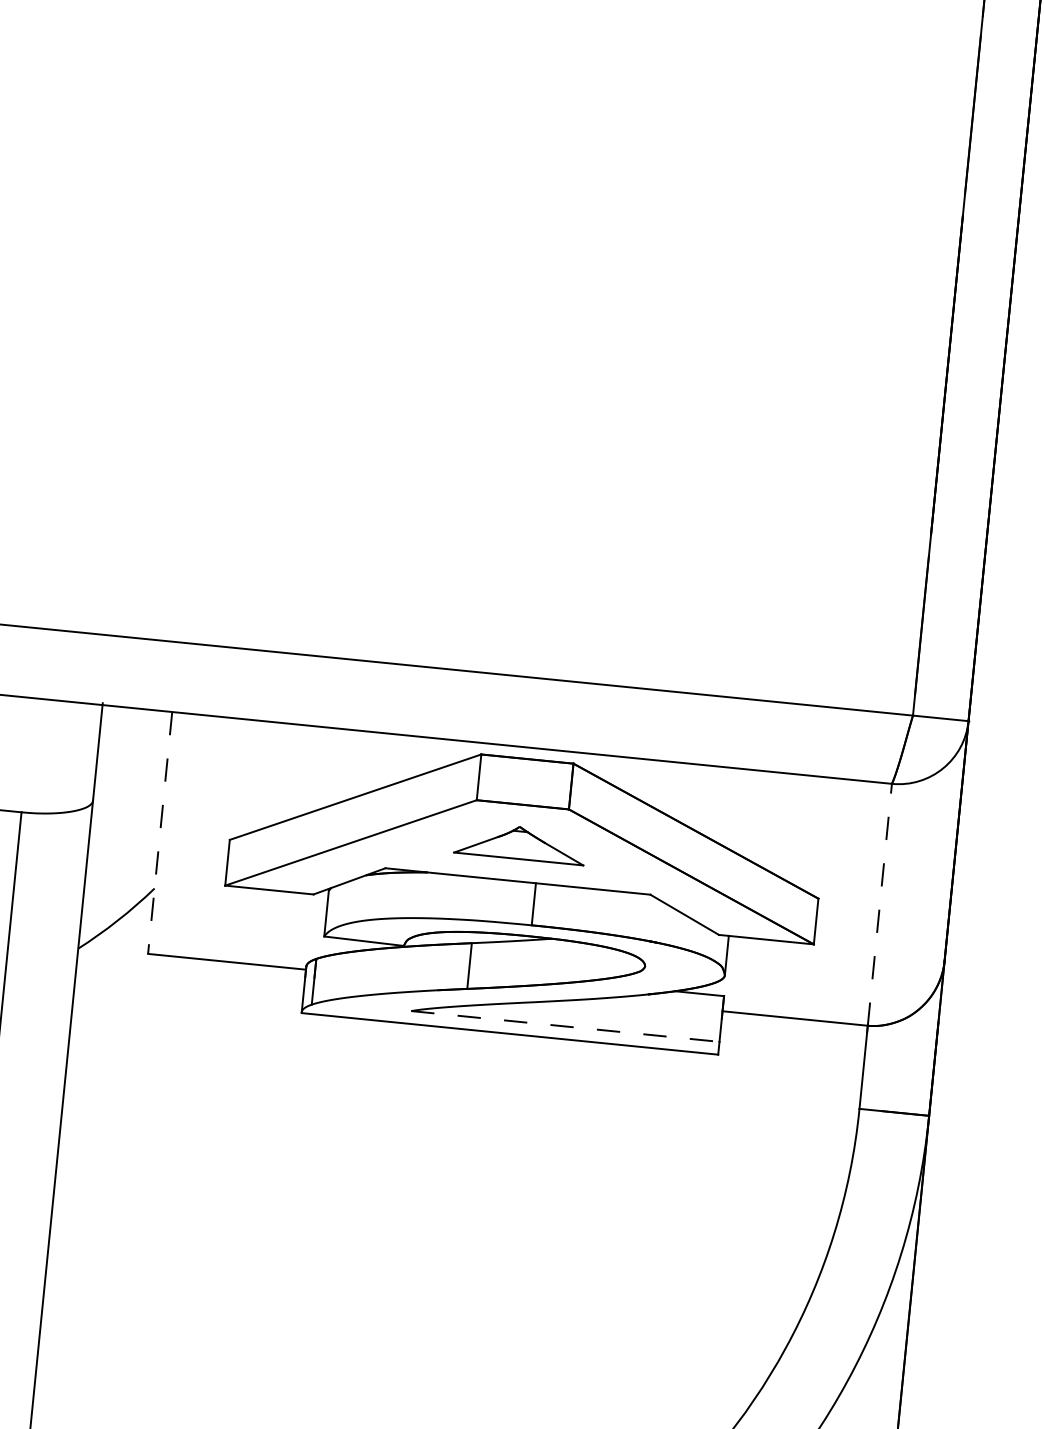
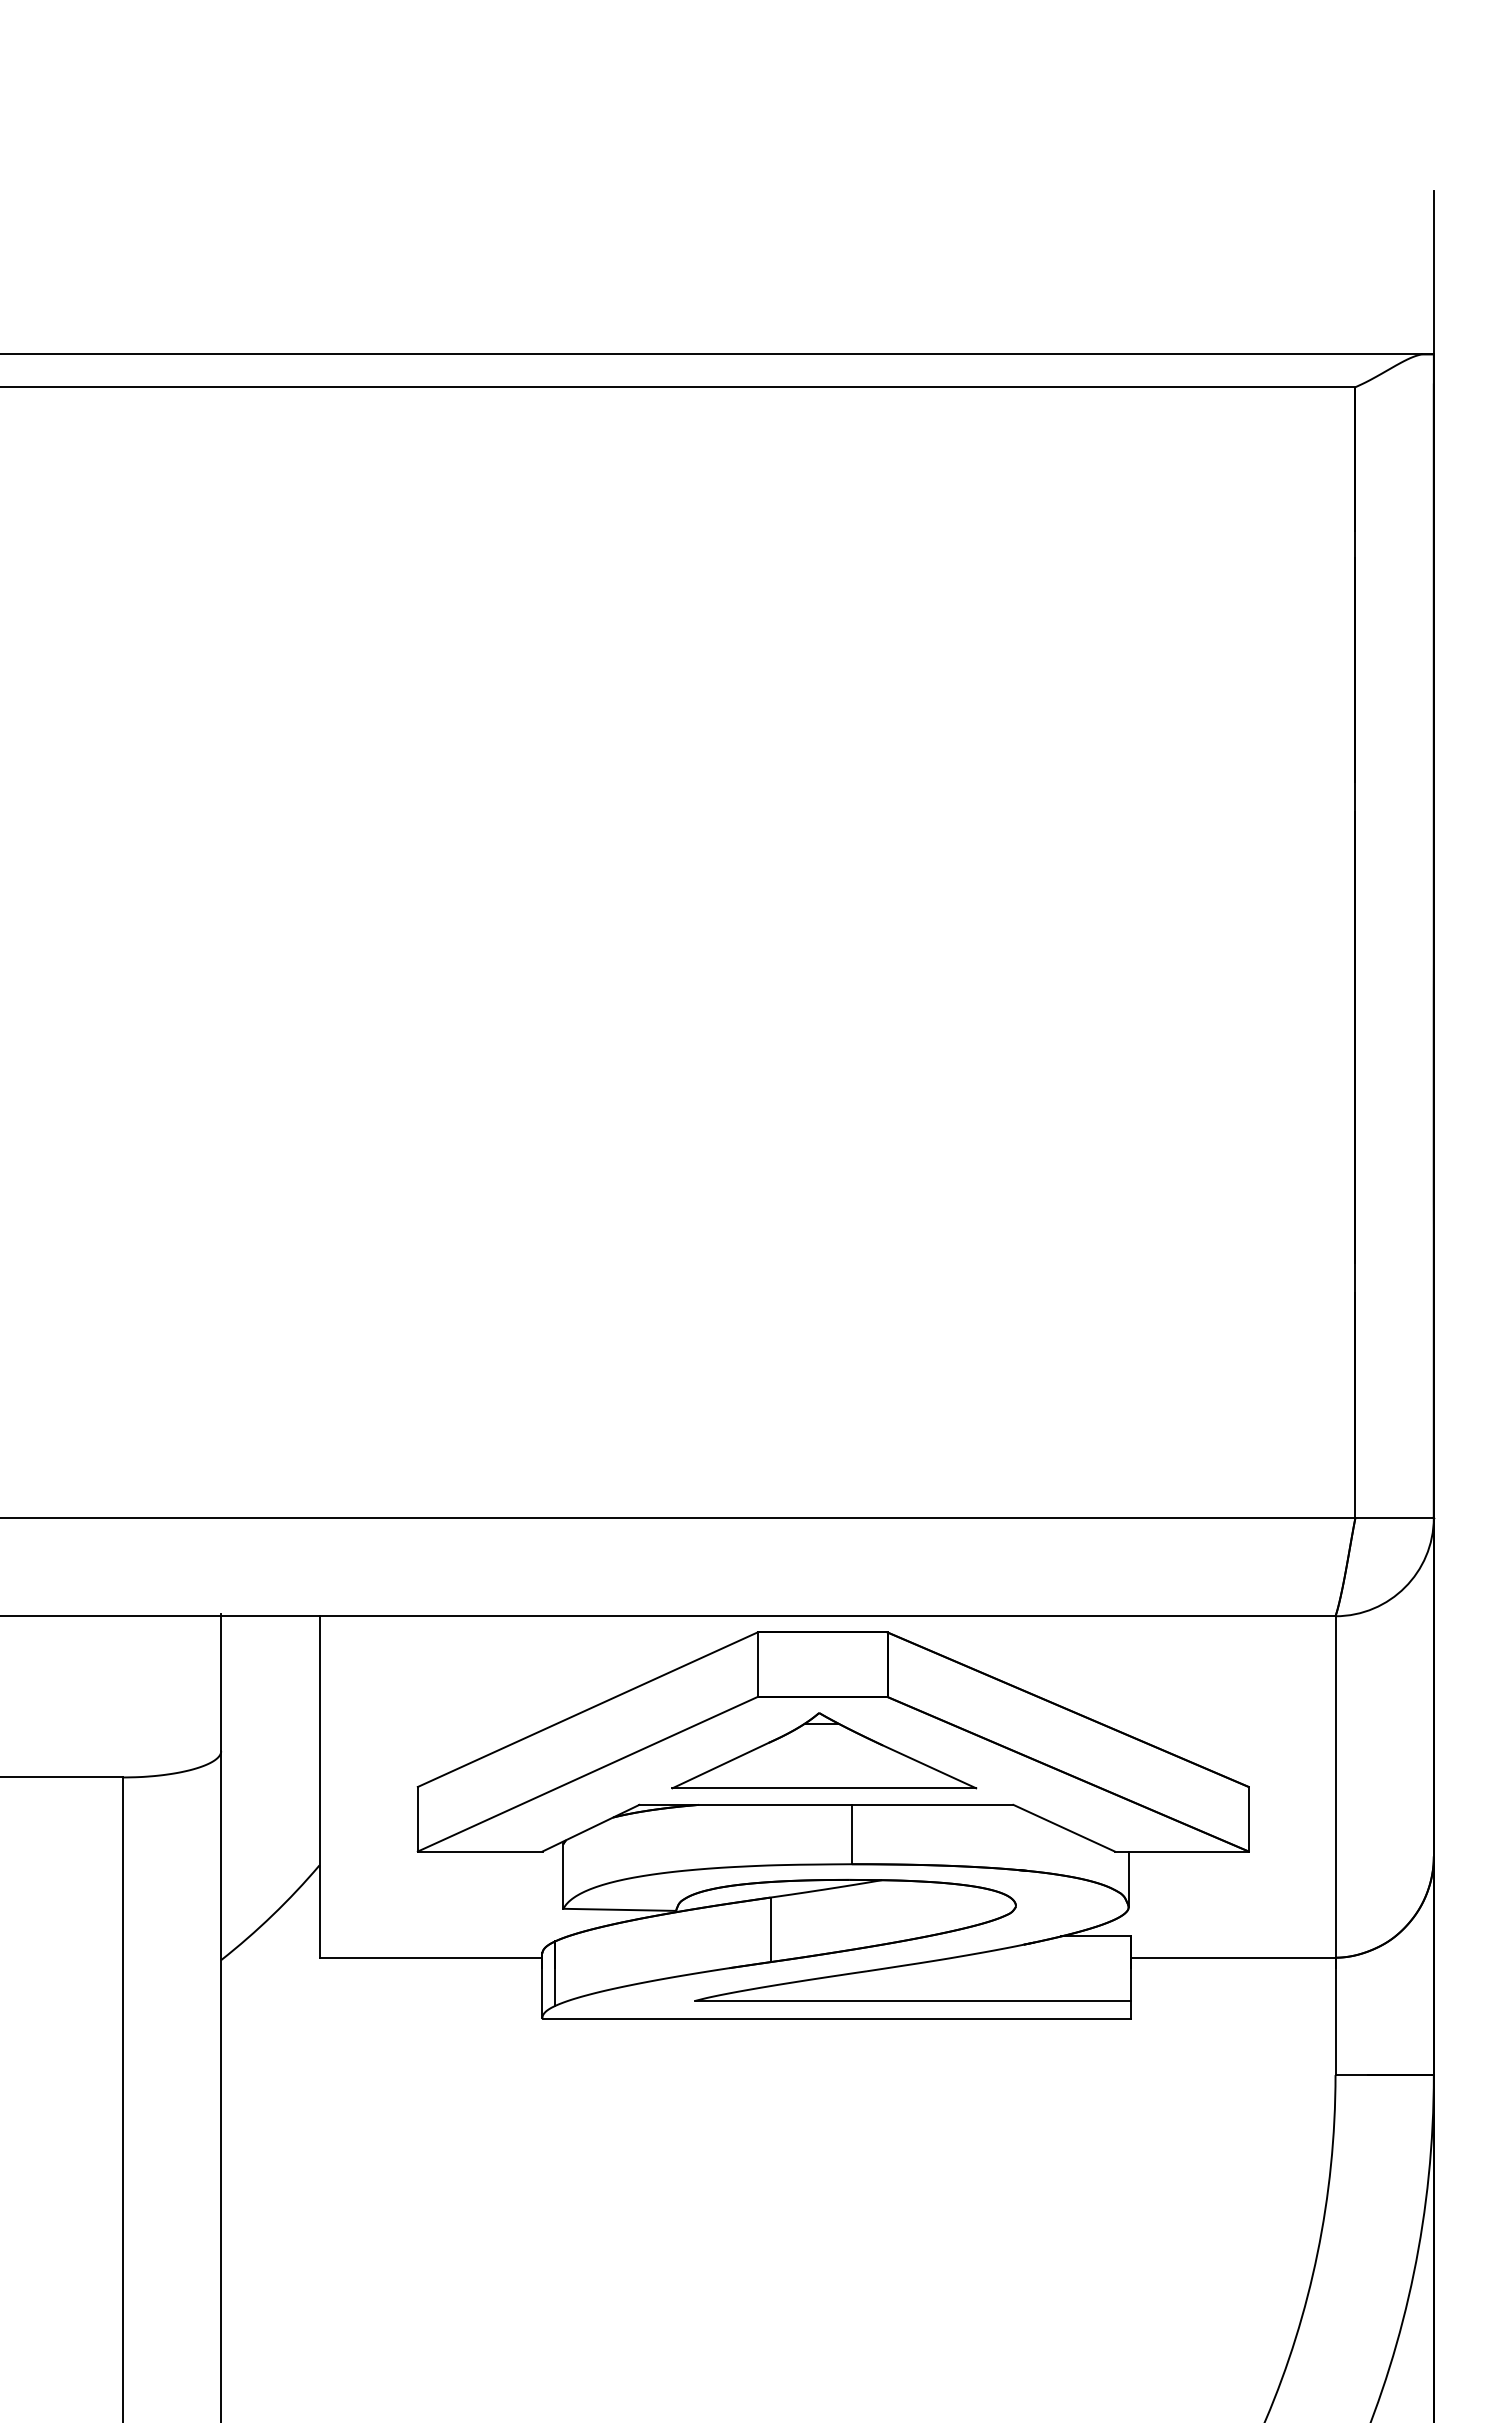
line: (160, 833) -> (319, 1787), dashed -> solid
part: (520, 842) -> (824, 1750), size x1.67
line: (879, 905) -> (1335, 1787), dashed -> solid
line: (565, 1026) -> (912, 2000), dashed -> solid

